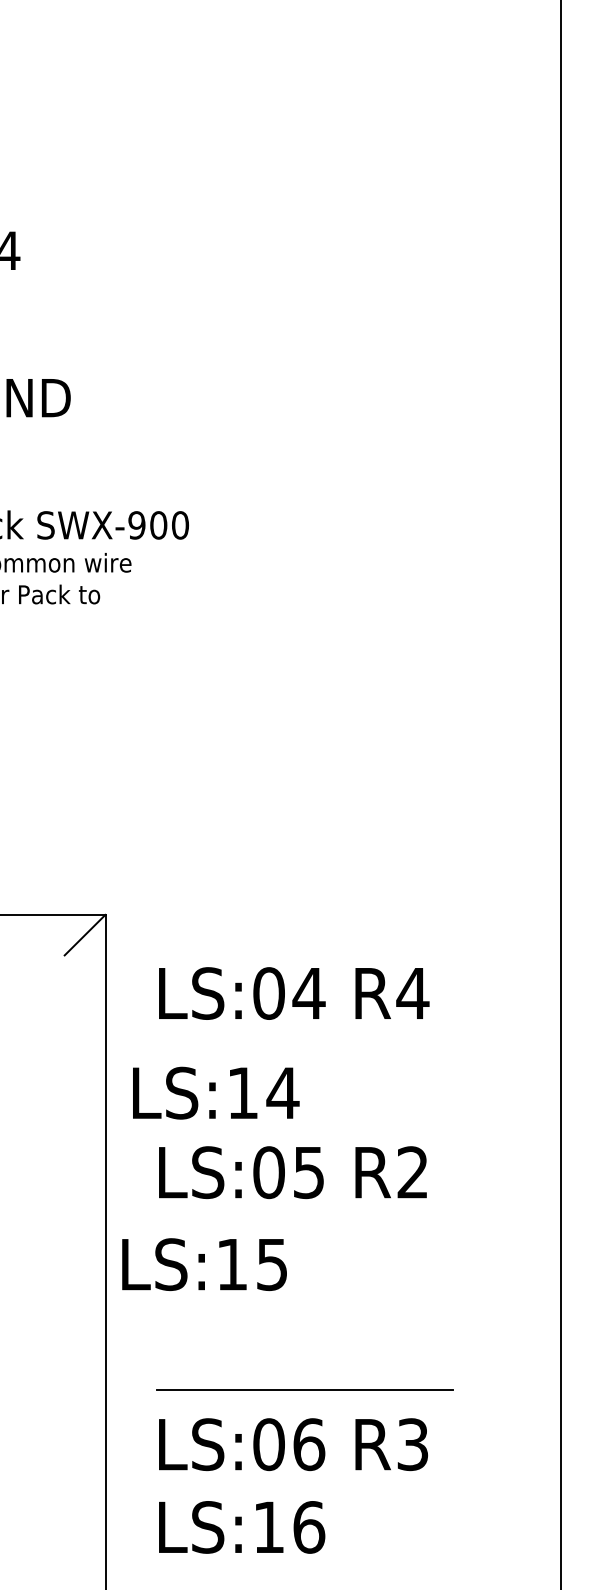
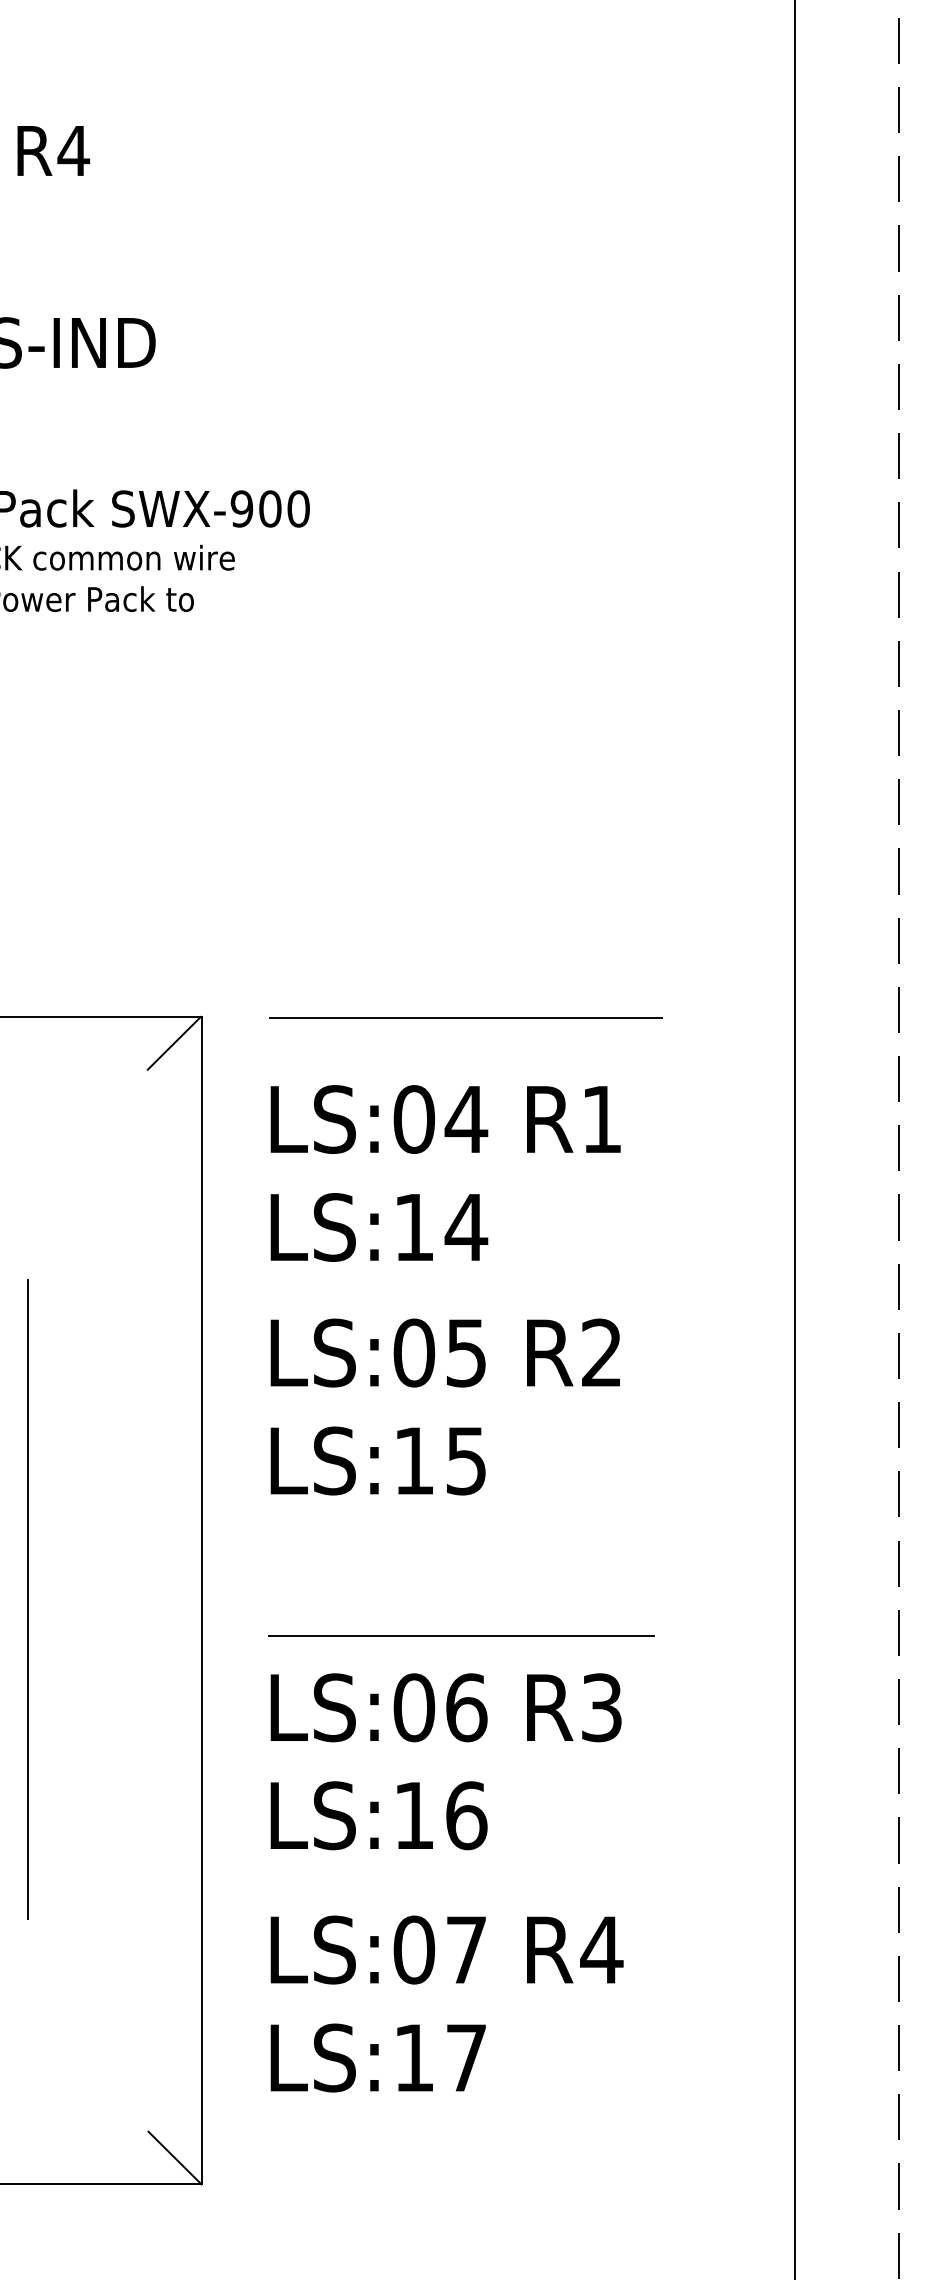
line: (308, 915) -> (465, 1017), added
text: (412, 993) -> (601, 1119), R4 -> R1
text: (216, 1093) -> (379, 1227), moved
text: (204, 1264) -> (377, 1460), moved

